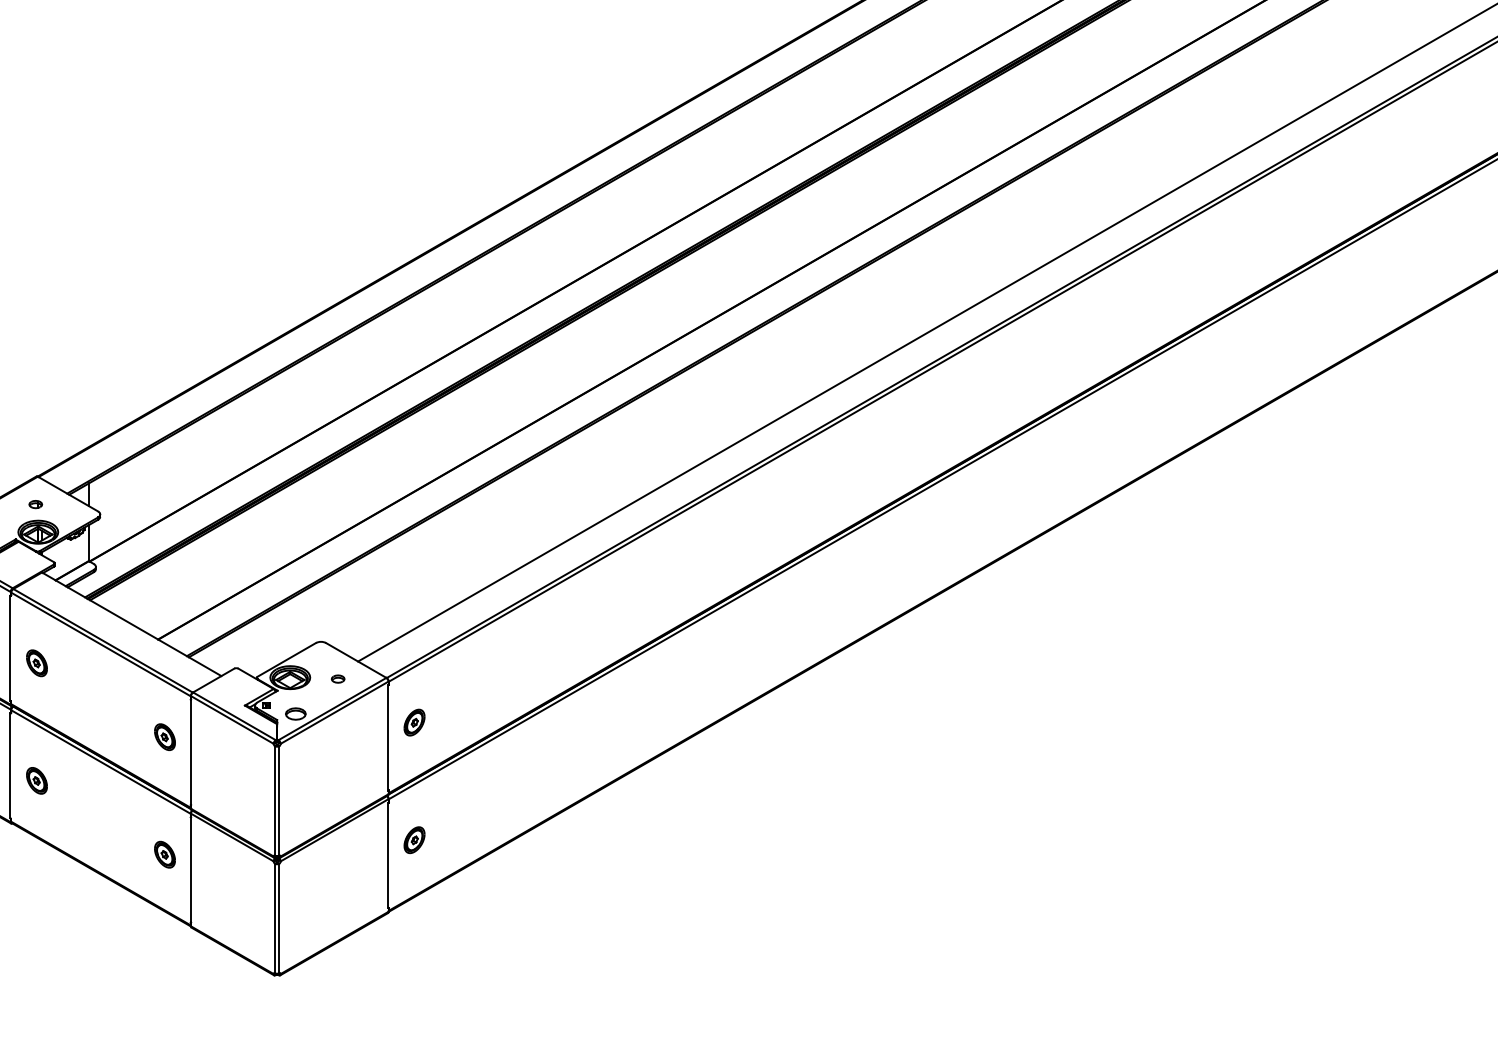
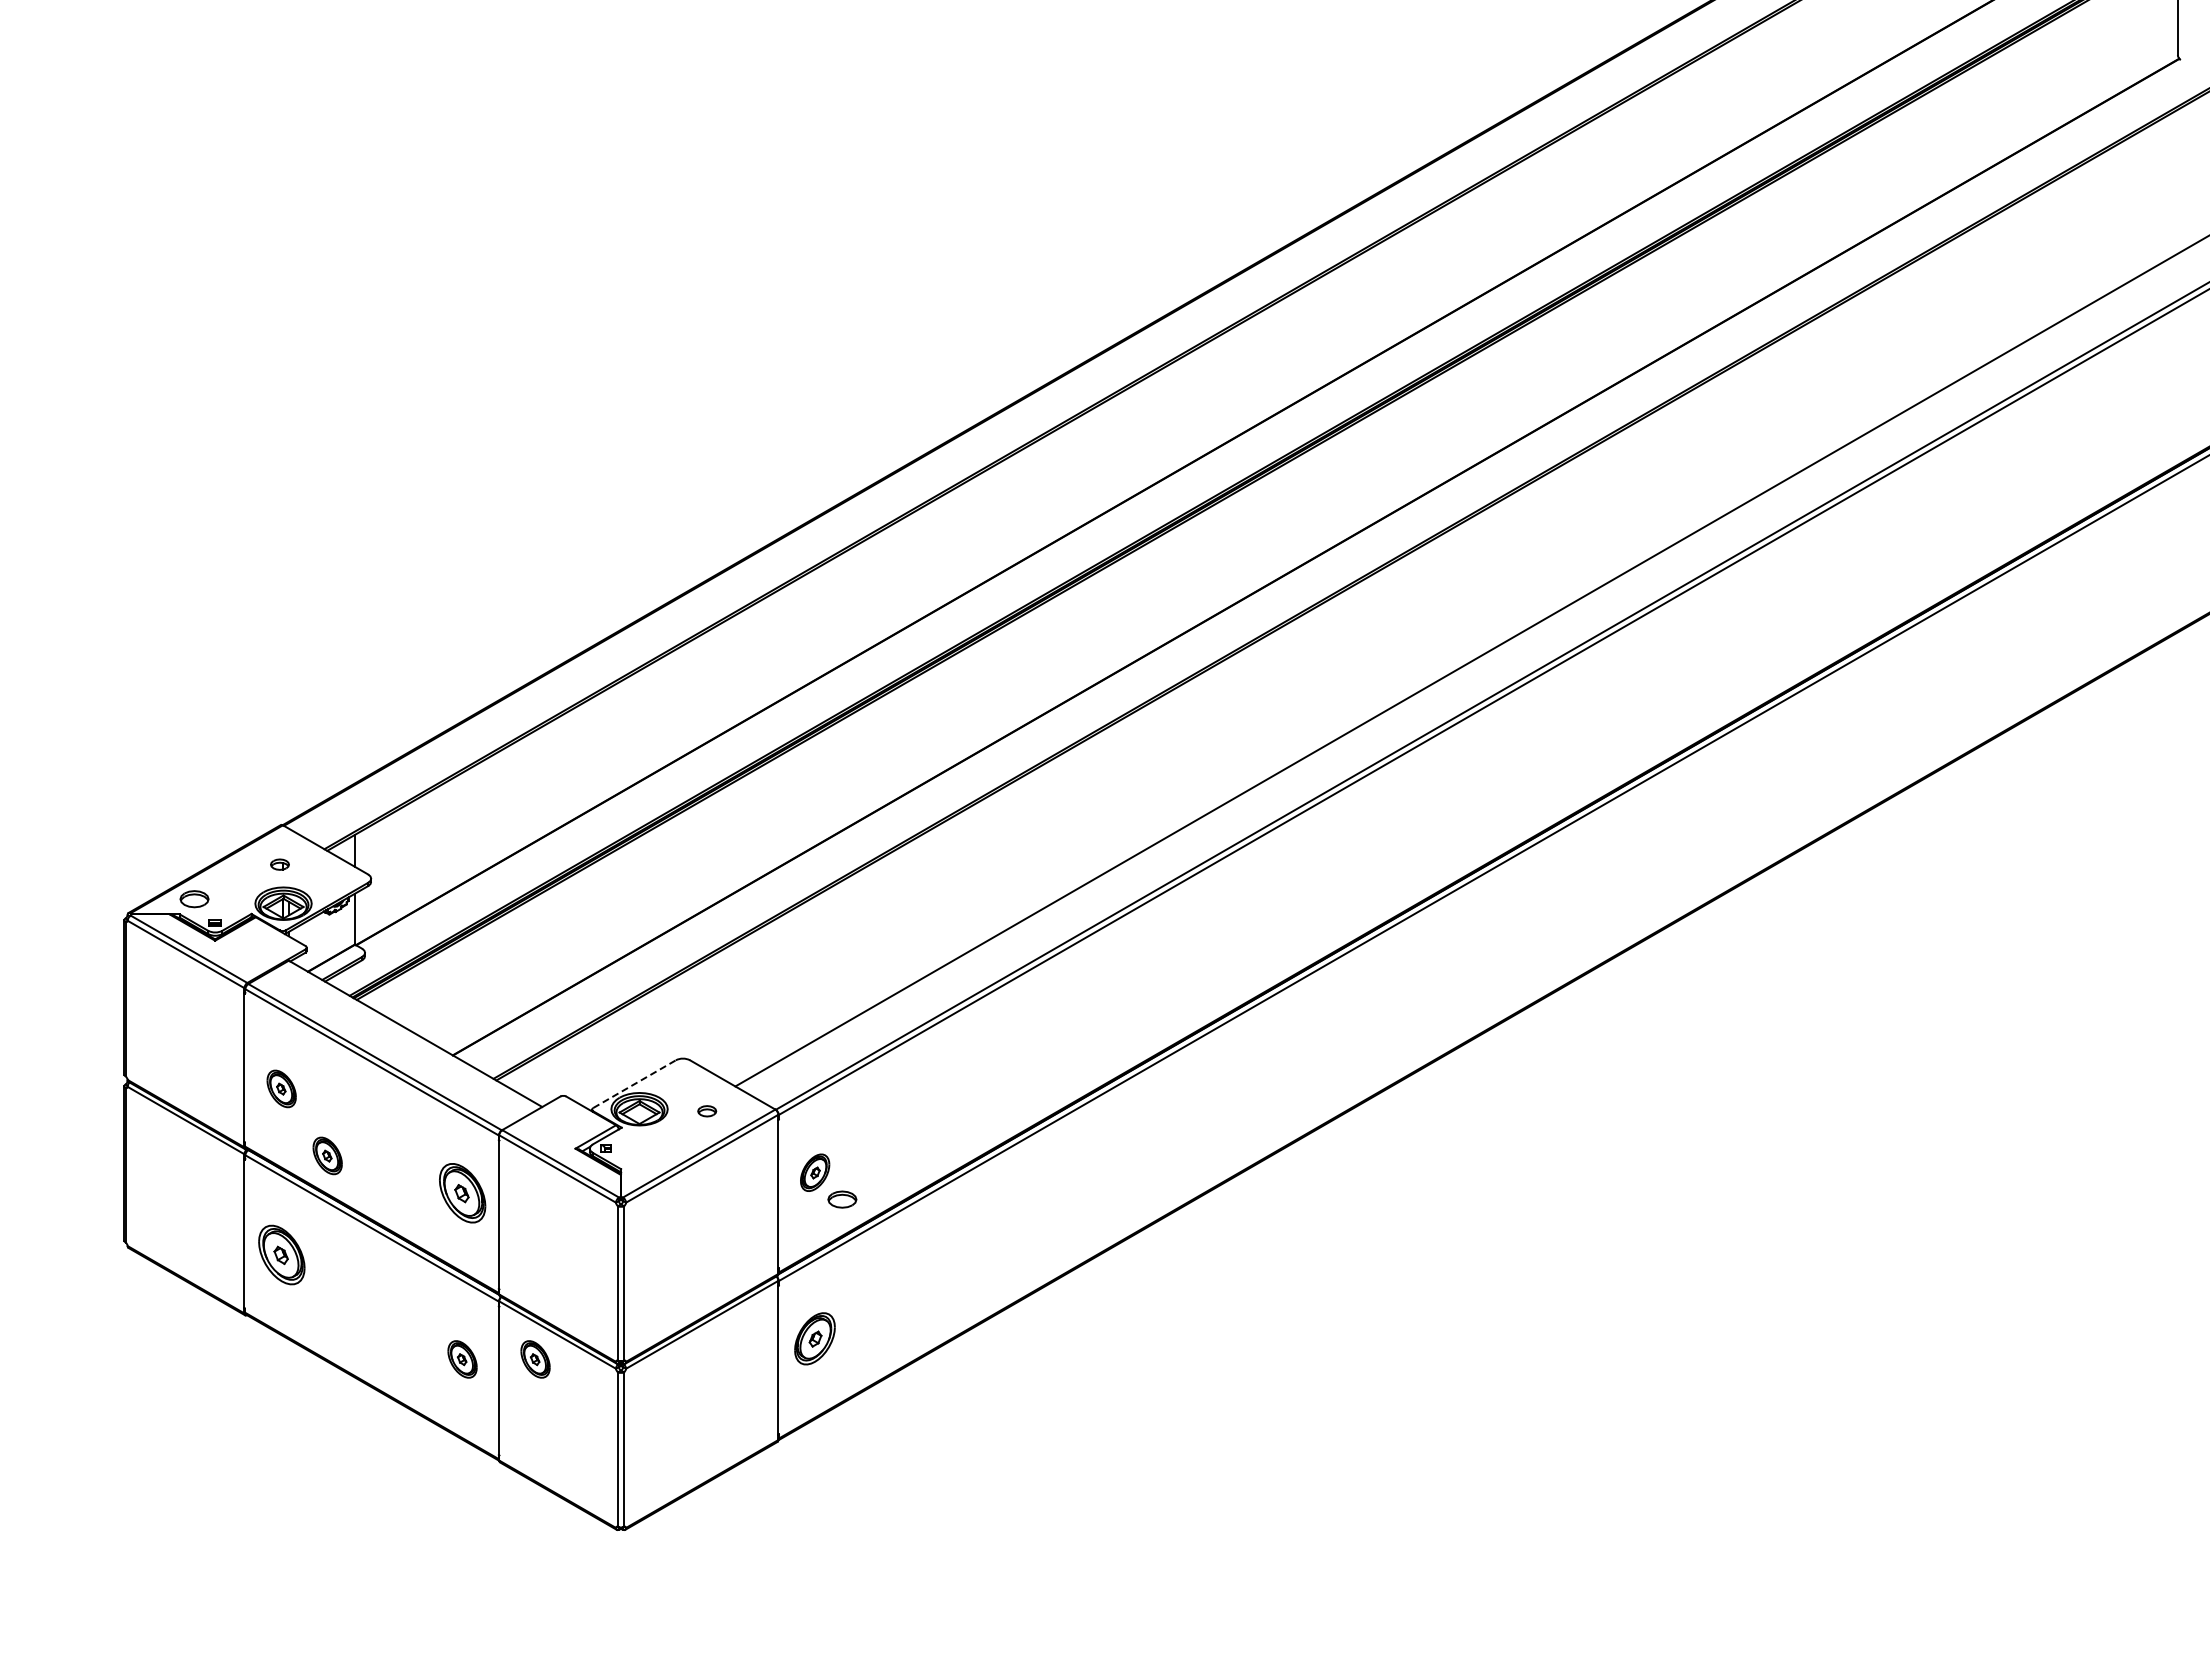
line: (286, 660) -> (634, 1084), solid -> dashed
part: (69, 710) -> (327, 1155), added
part: (295, 713) -> (842, 1199), moved
part: (164, 737) -> (462, 1193), size x1.6
part: (36, 780) -> (281, 1254), size x1.6
part: (414, 839) -> (815, 1338), size x1.4
part: (216, 854) -> (535, 1359), added

